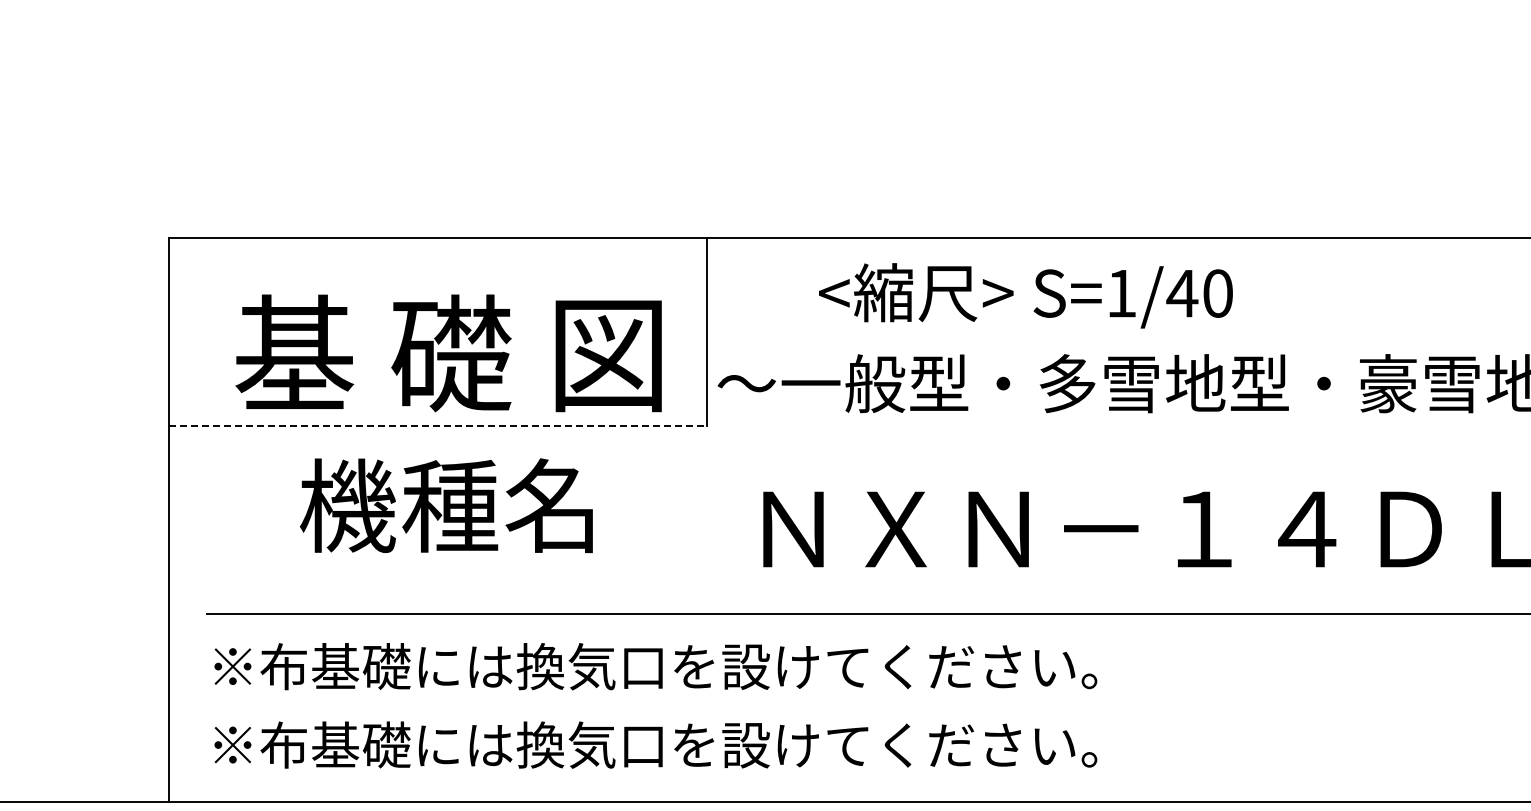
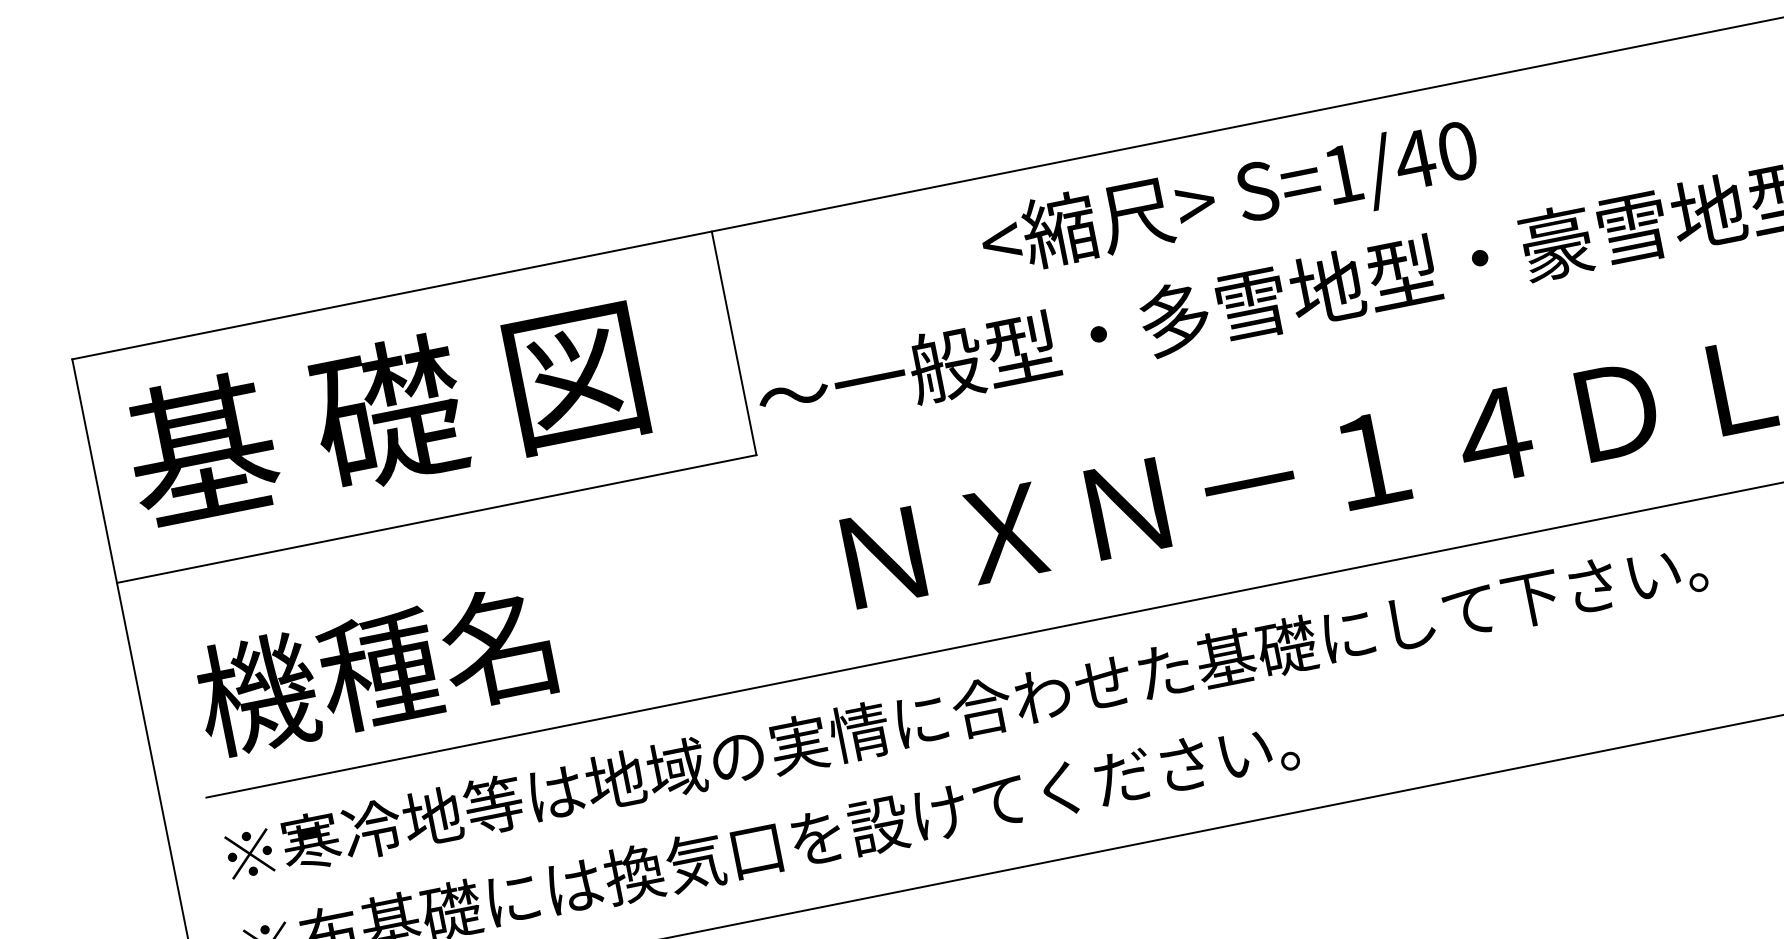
text: (1025, 295) -> (1229, 199), moved
text: (448, 353) -> (385, 413), moved
line: (438, 425) -> (437, 518), dashed -> solid
text: (446, 505) -> (374, 670), moved
text: (858, 666) -> (993, 705), ※布基礎には換気口を設けてください。 -> ※寒冷地等は地域の実情に合わせた基礎にして下さい。

